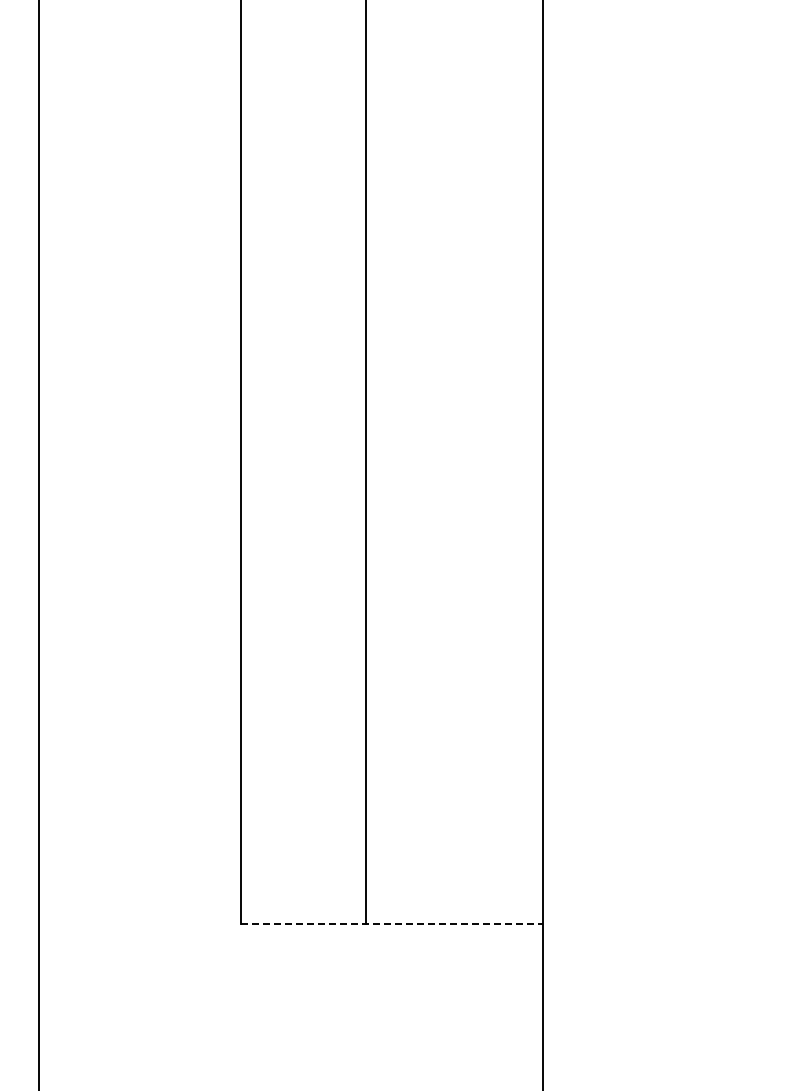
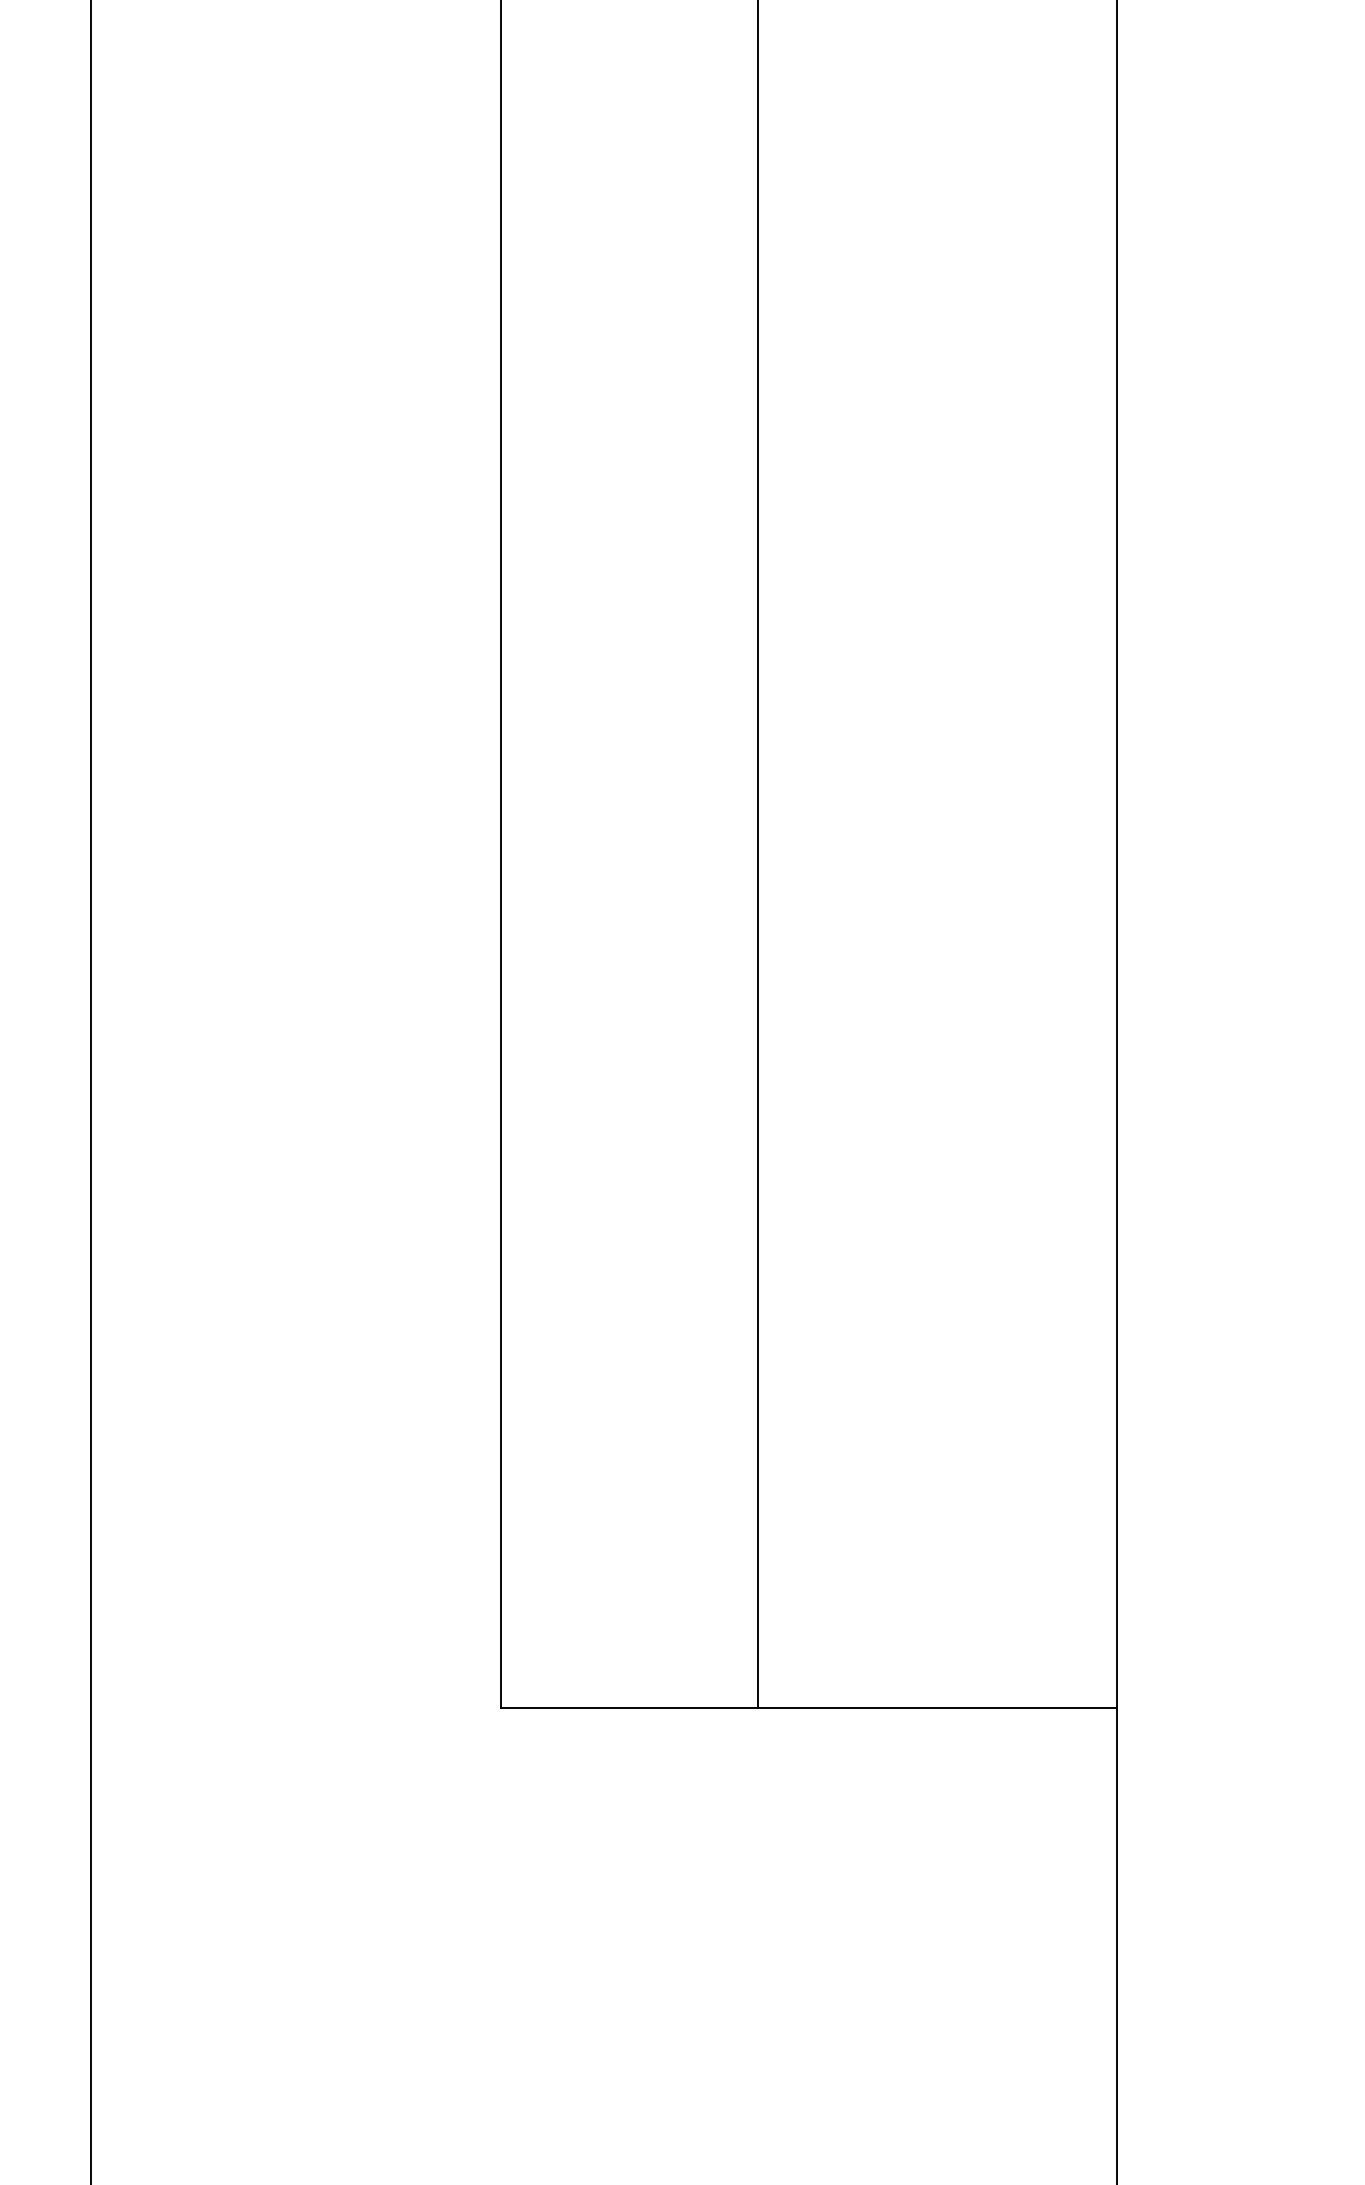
line: (391, 924) -> (808, 1708), dashed -> solid

